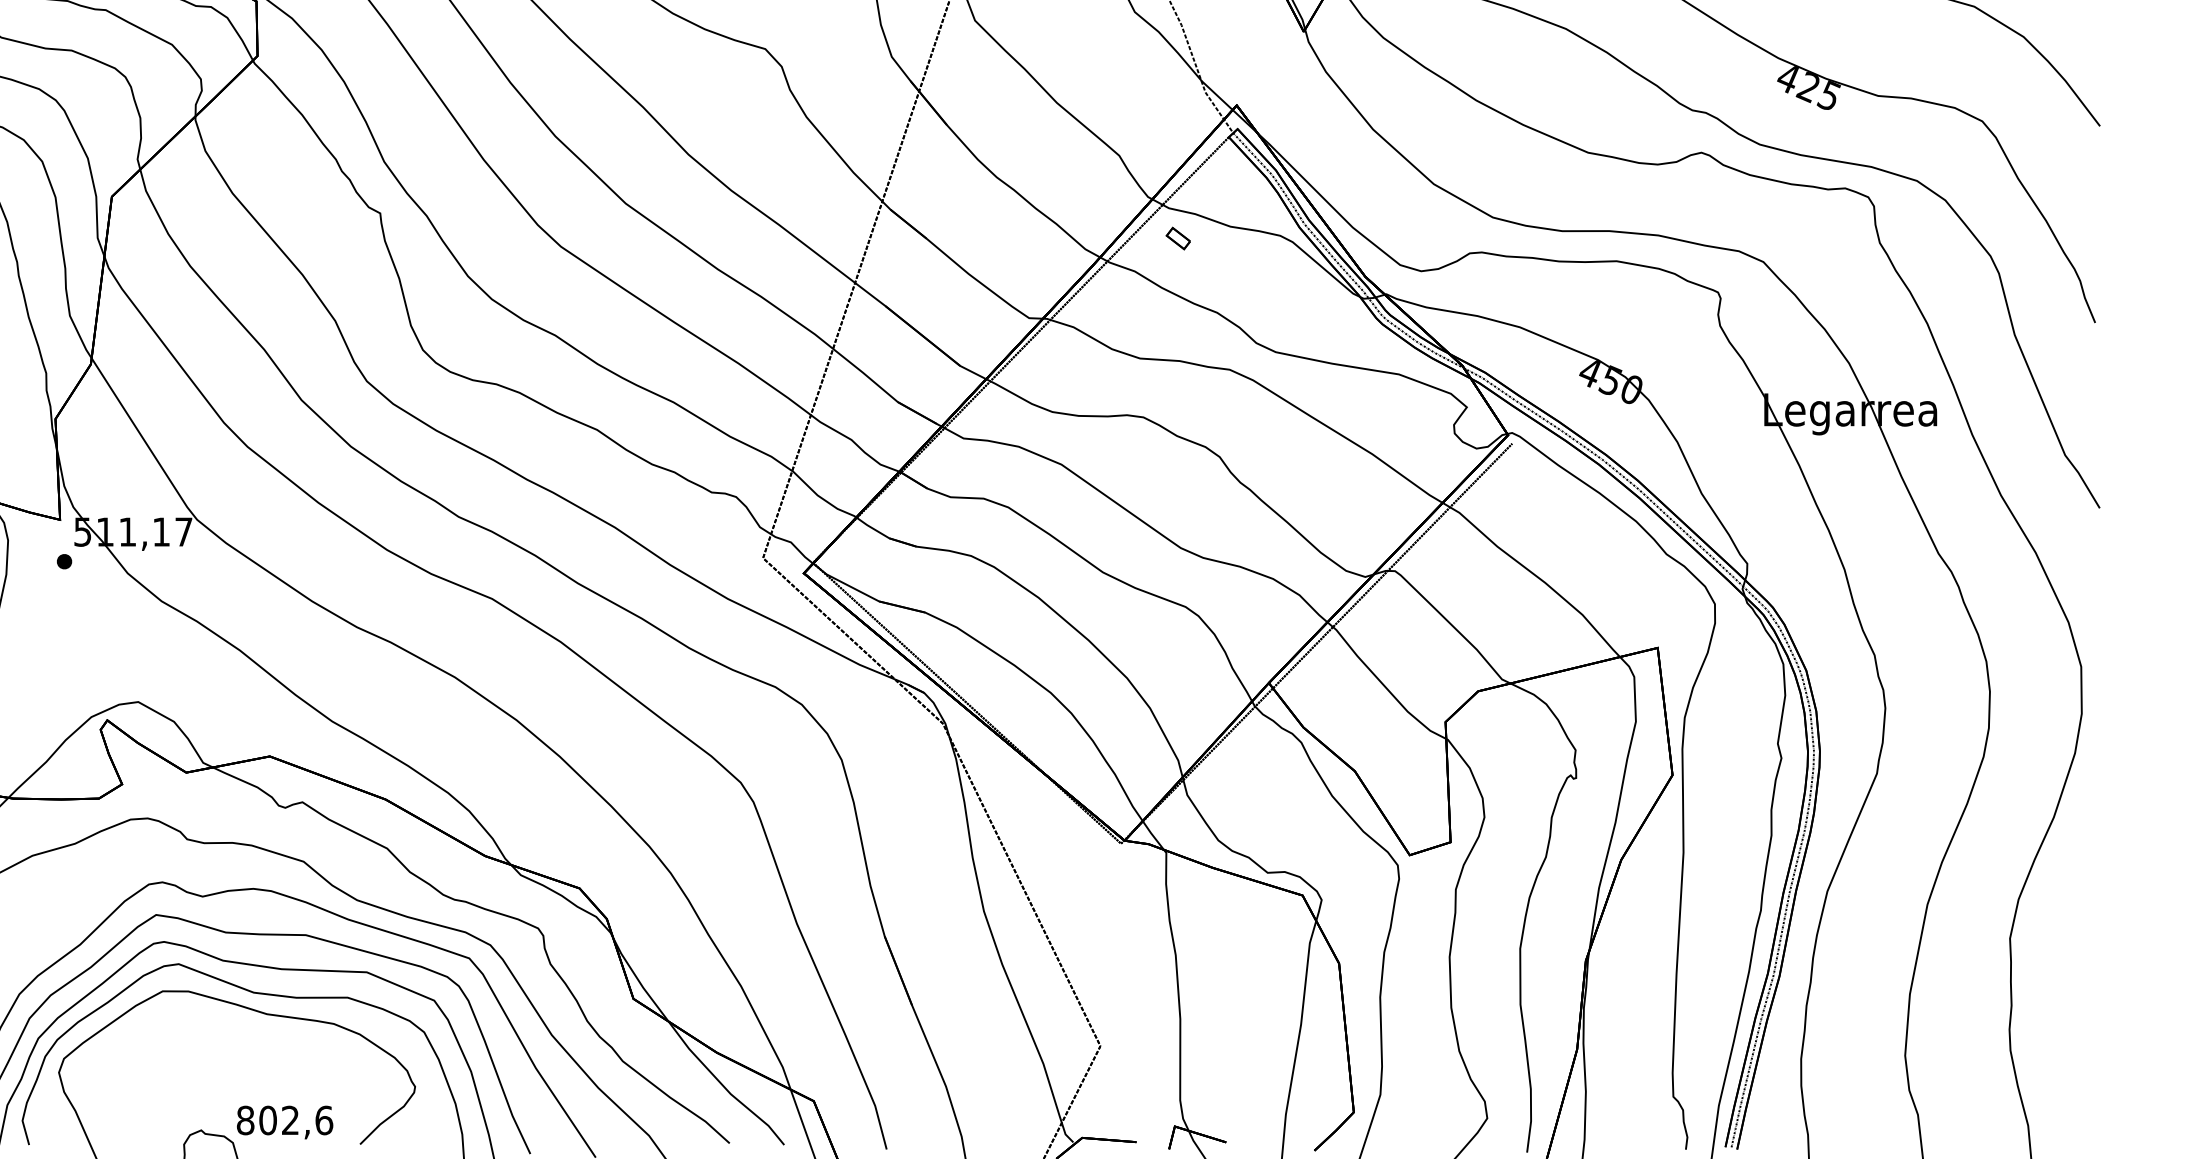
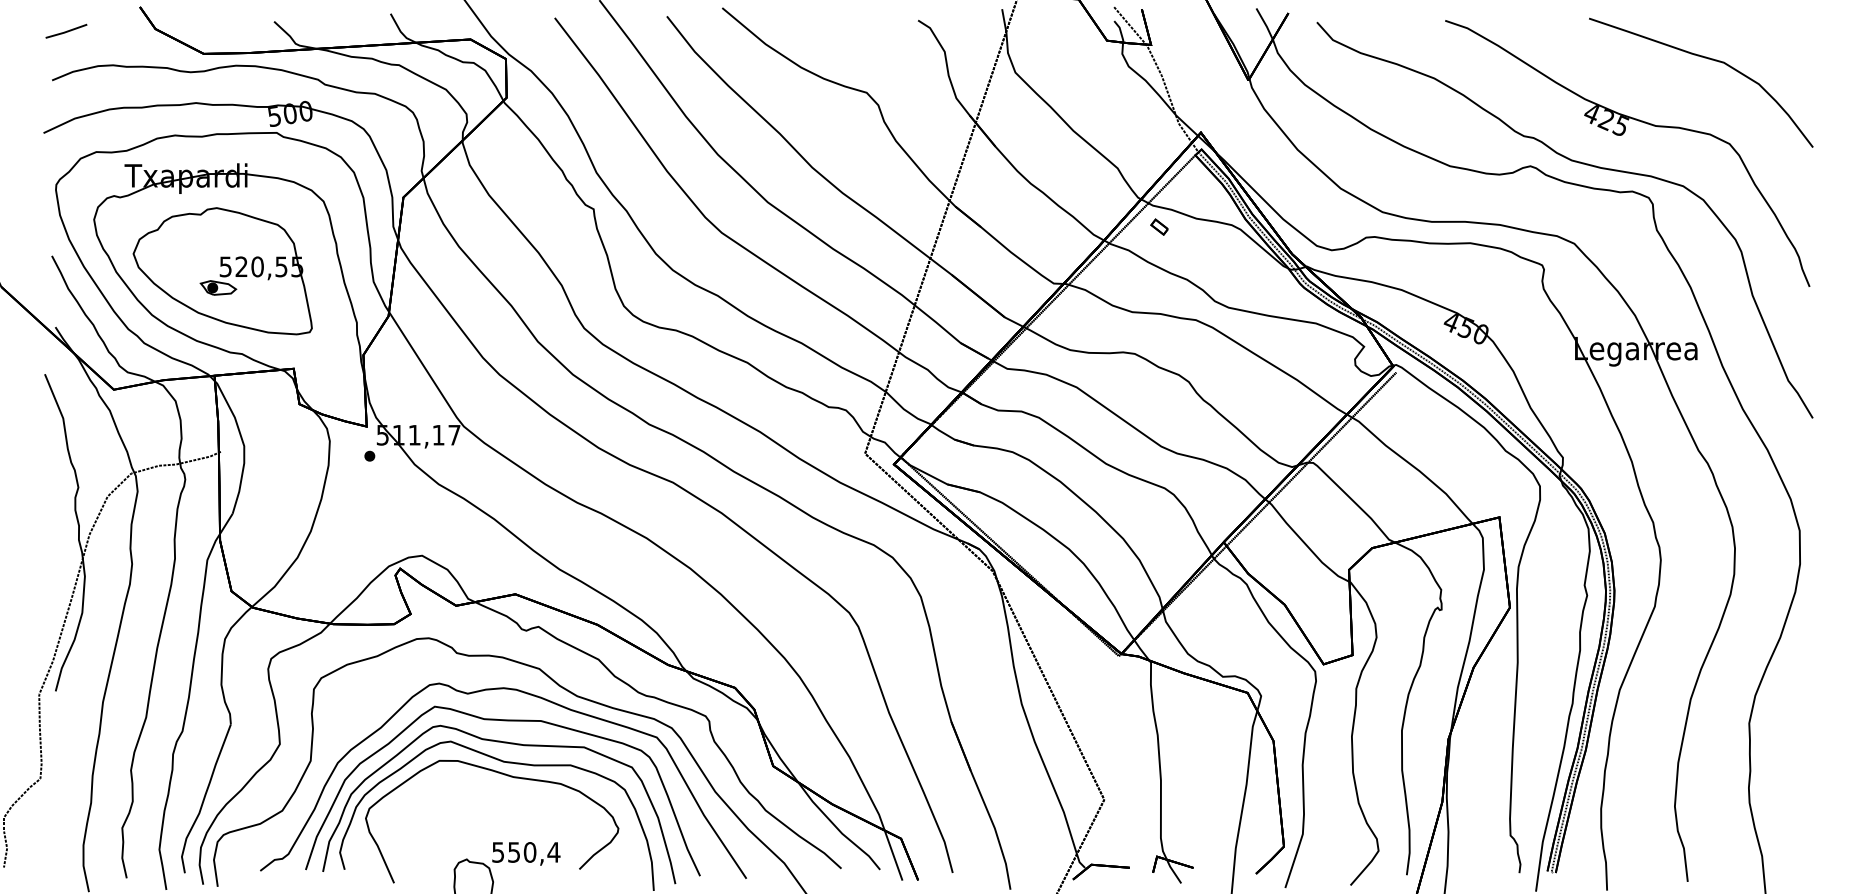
text: (285, 1120) -> (526, 852), 802,6 -> 550,4

